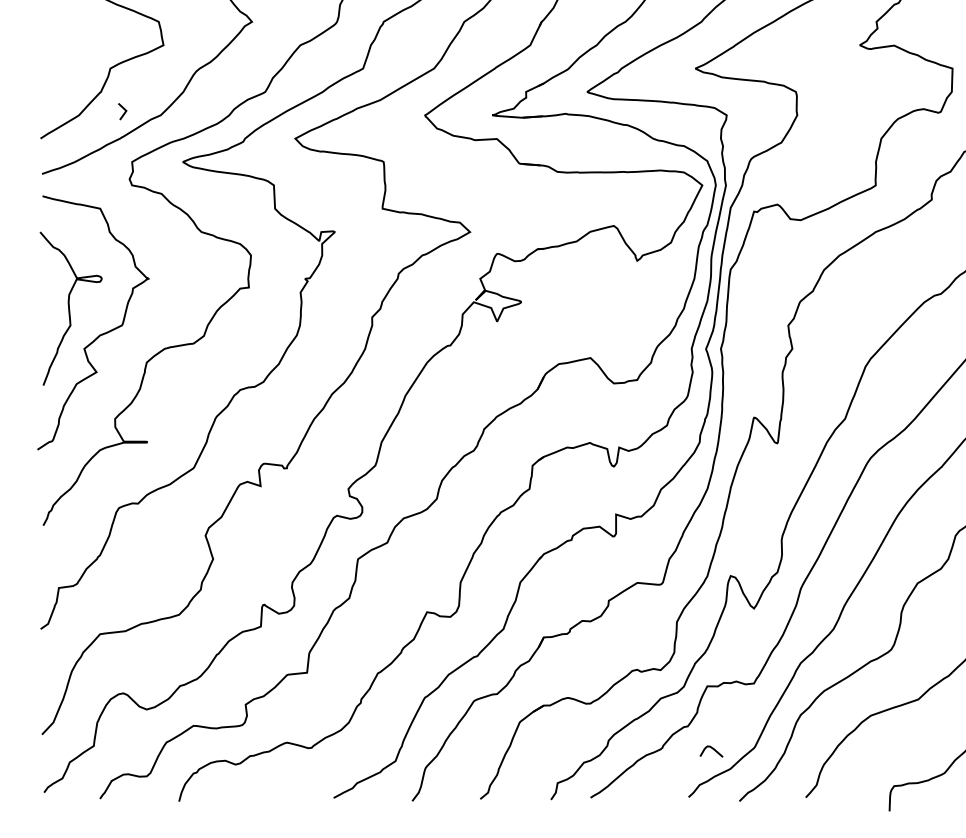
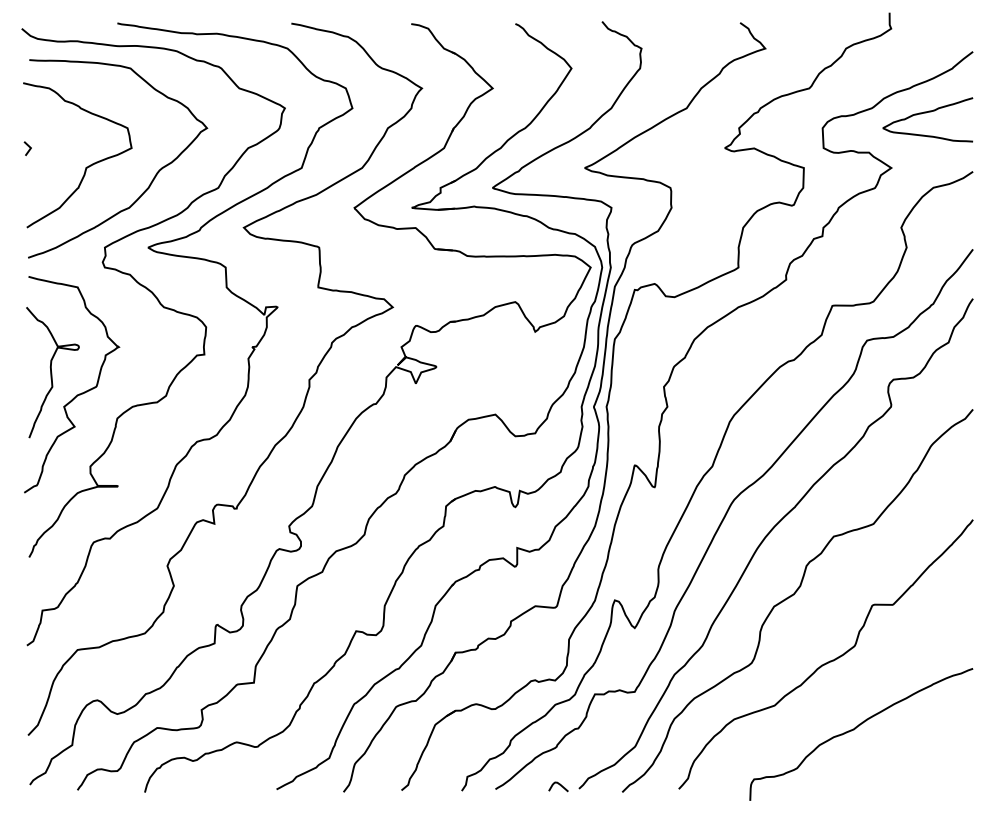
line: (123, 110) -> (28, 147), moved
curve: (712, 749) -> (559, 785), moved

